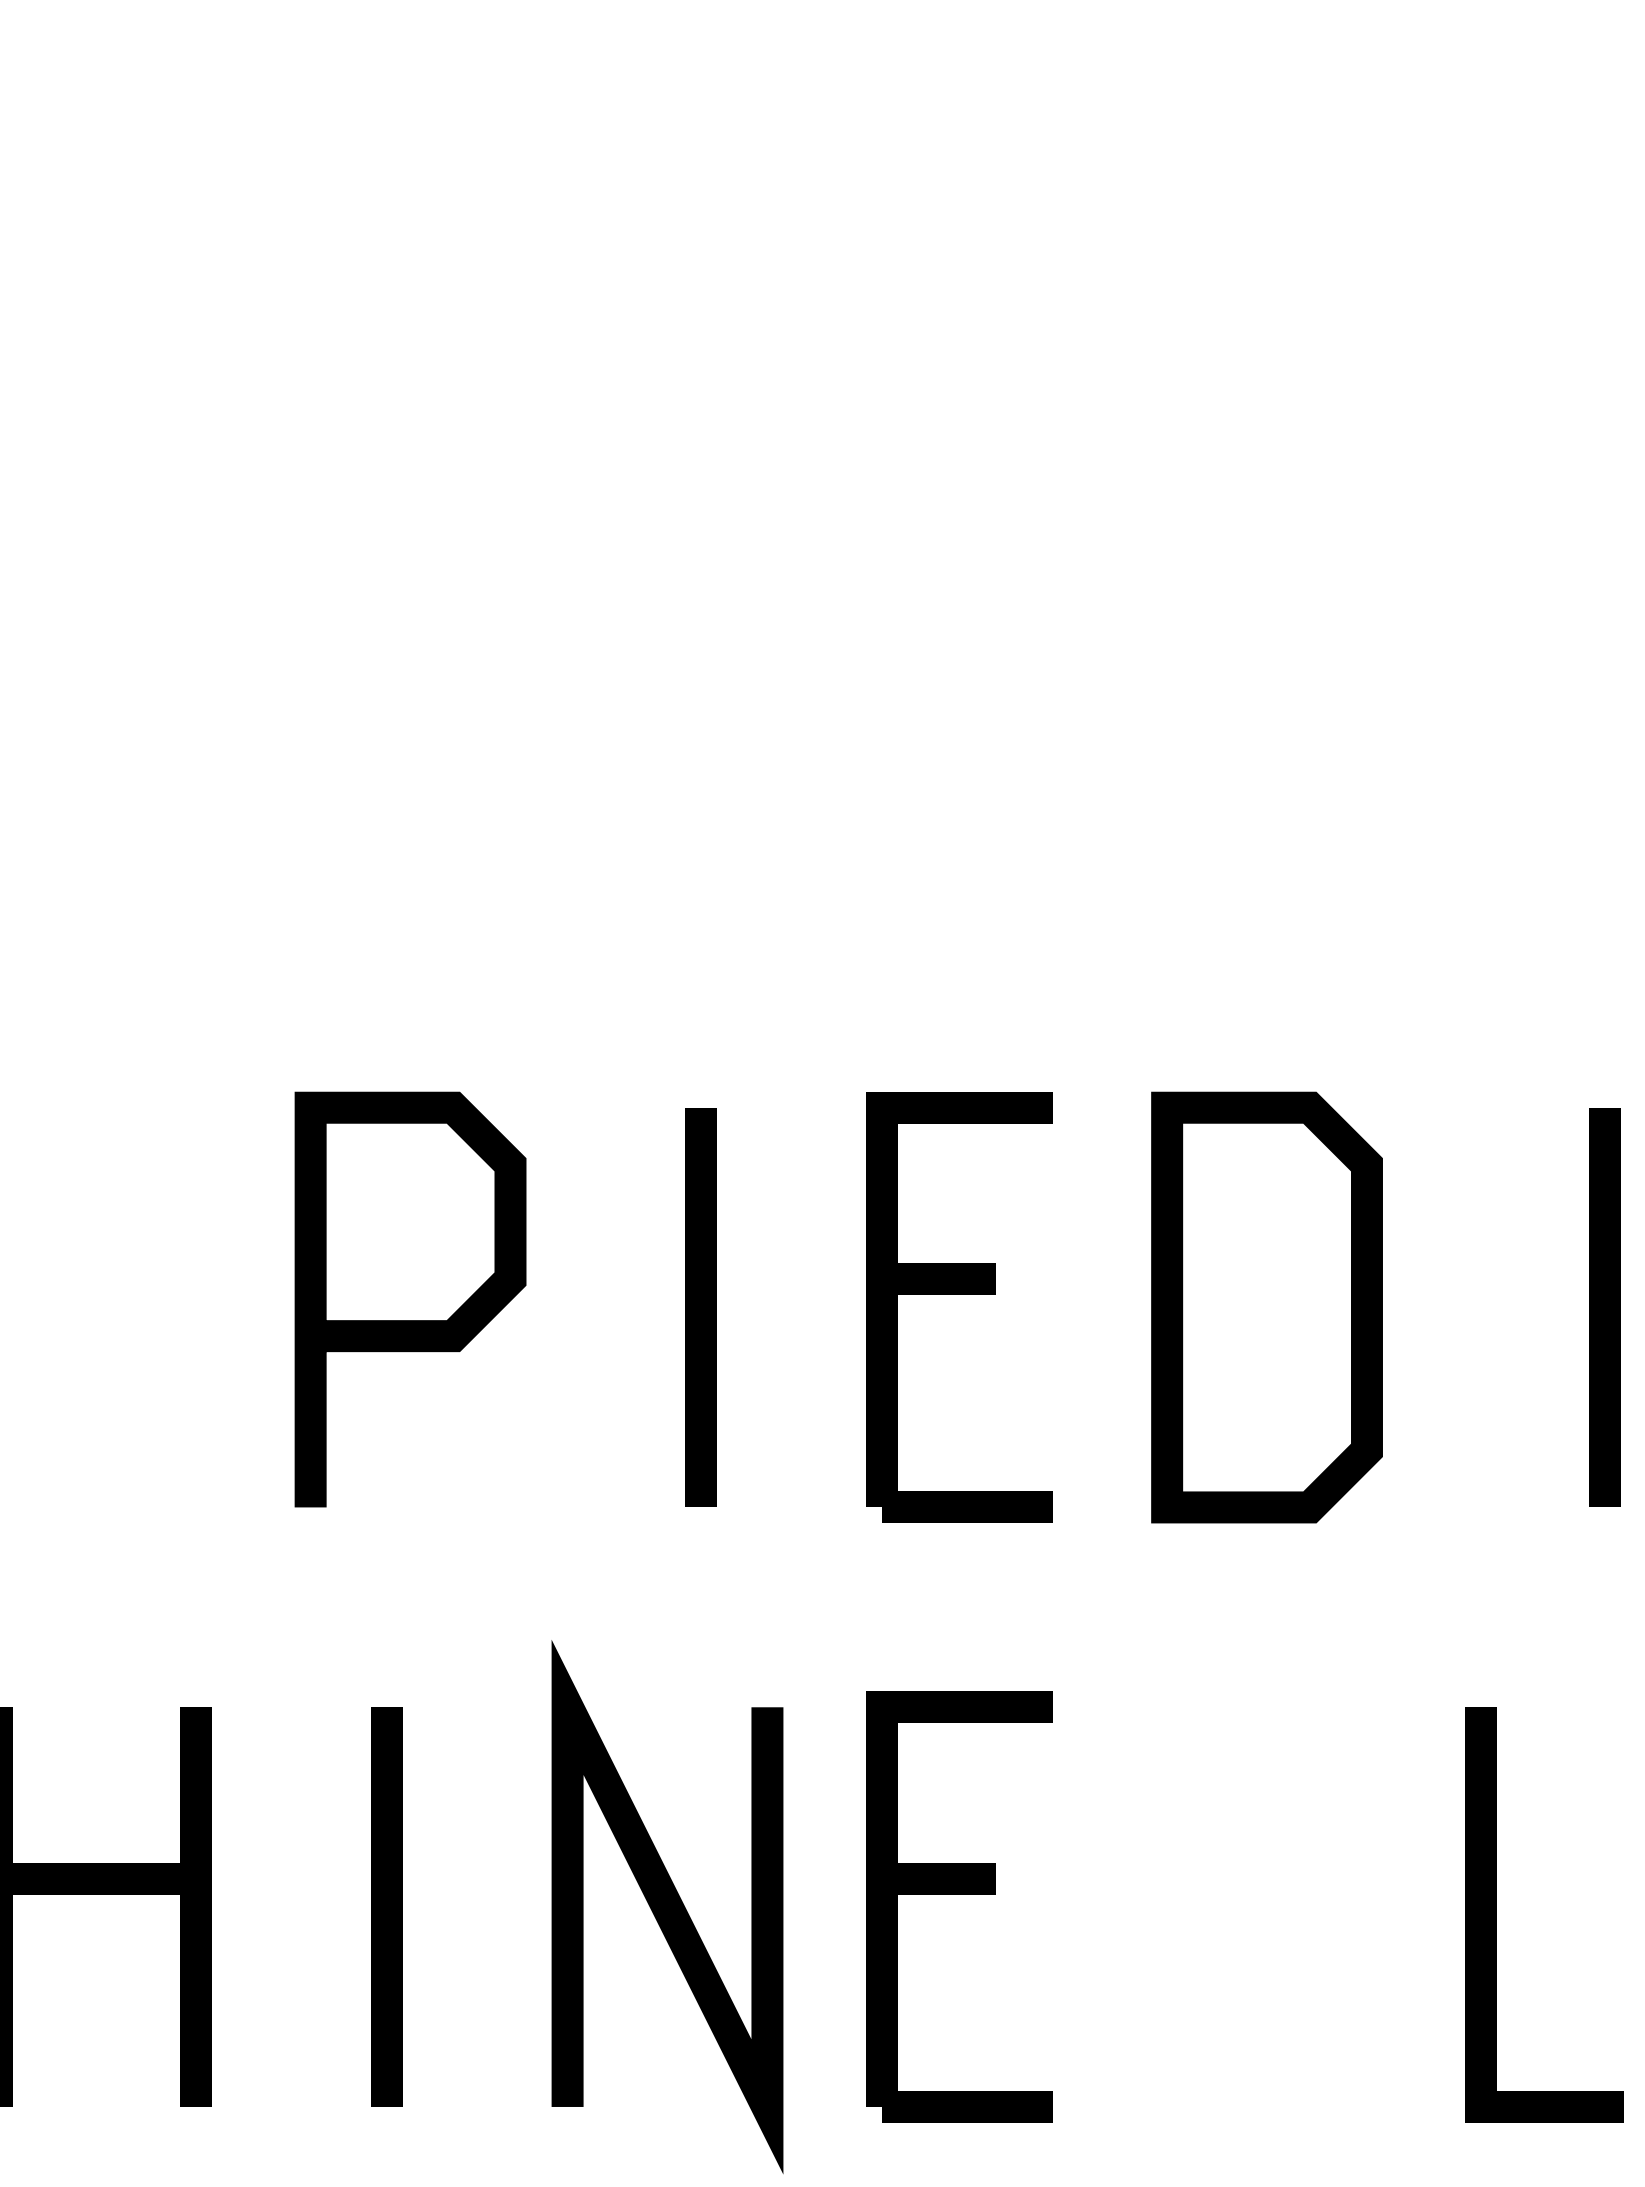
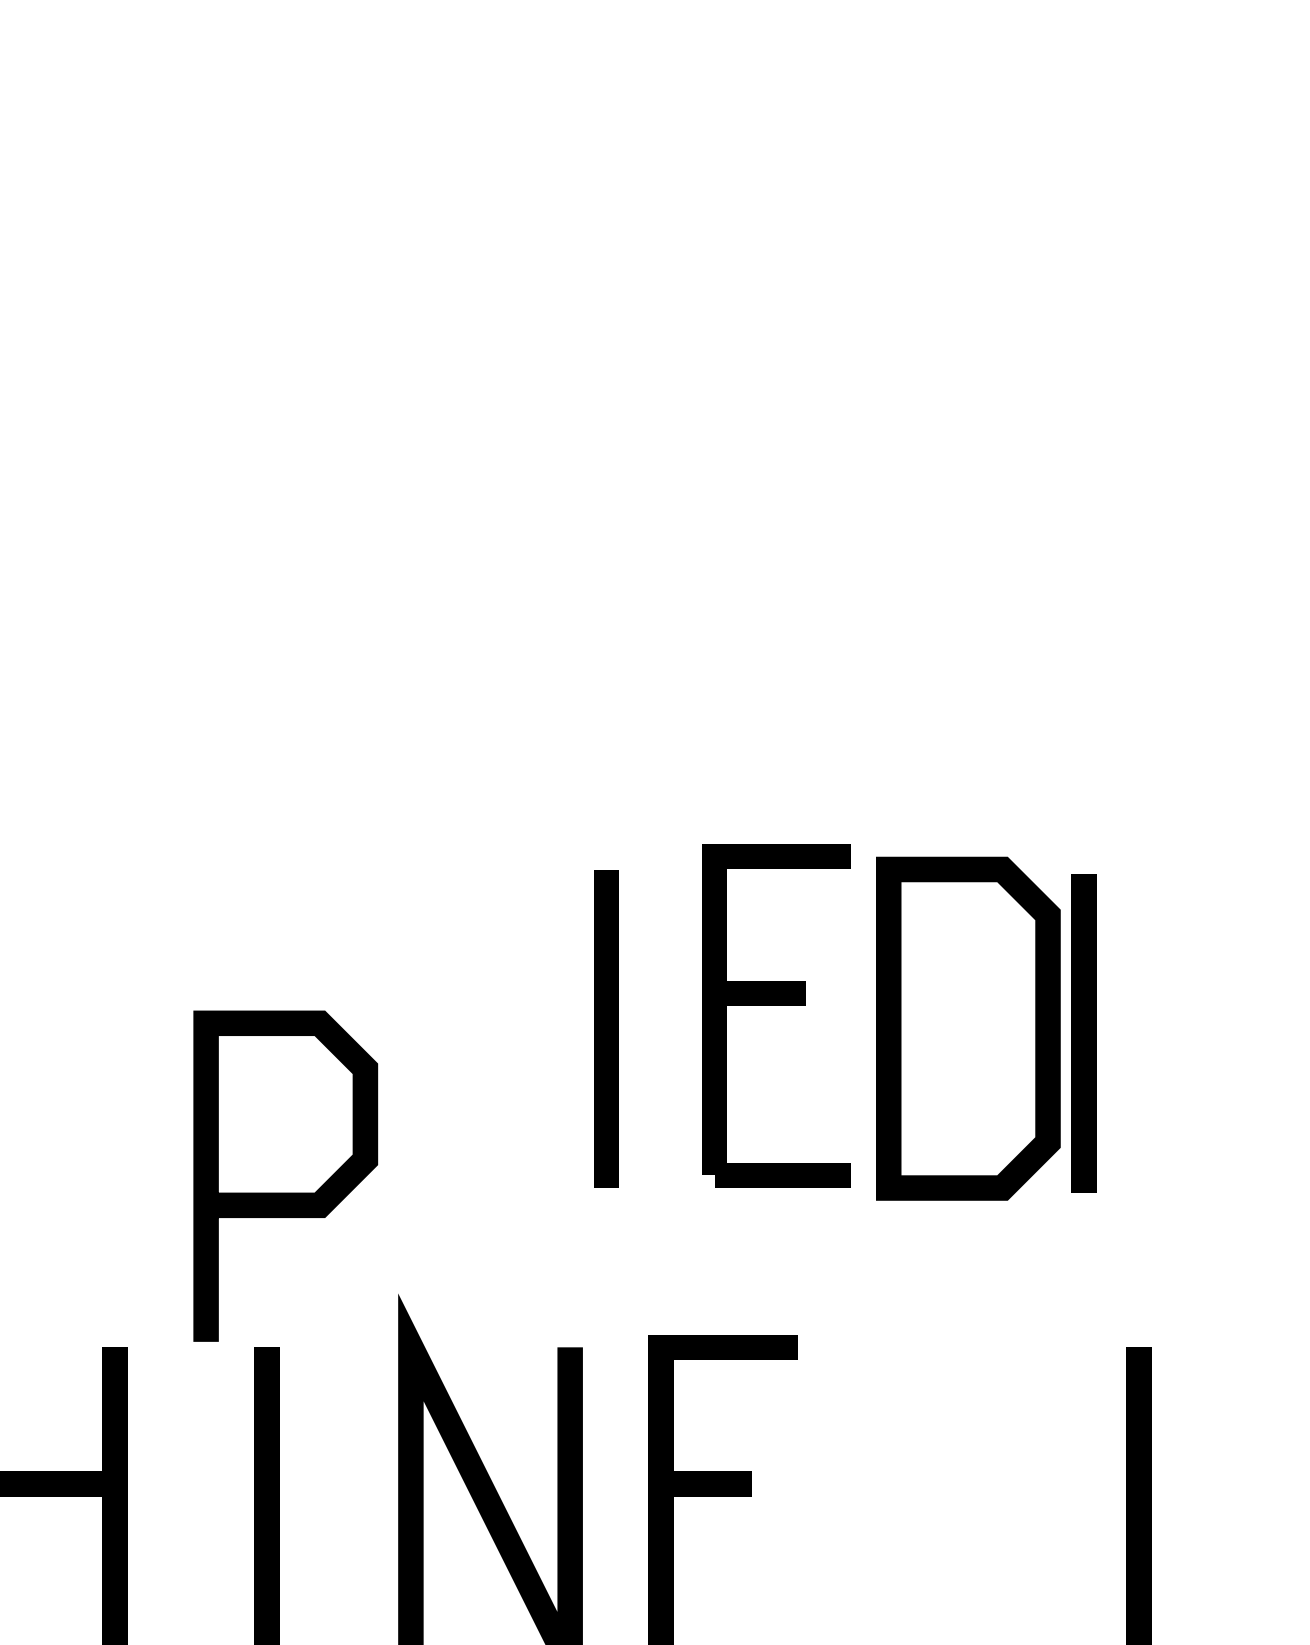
part: (959, 1294) -> (776, 1005), moved
line: (700, 1307) -> (606, 1028), moved
line: (1604, 1307) -> (1083, 1033), moved
curve: (410, 1320) -> (285, 1192), moved

